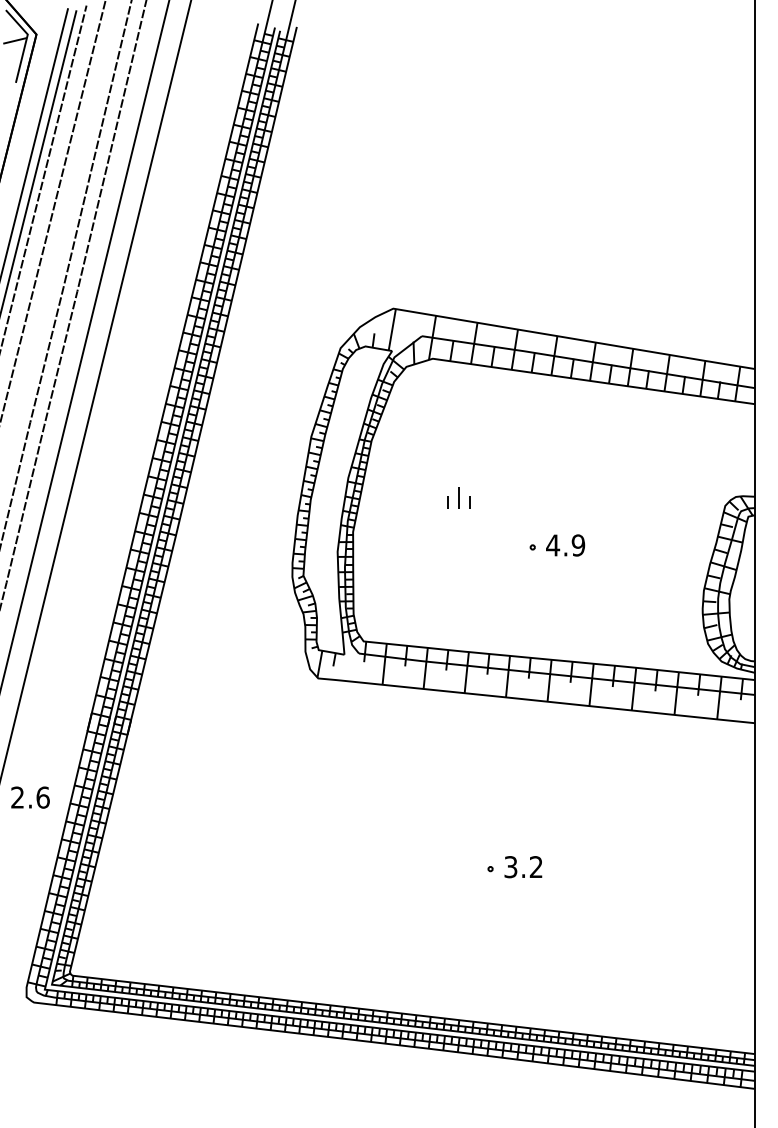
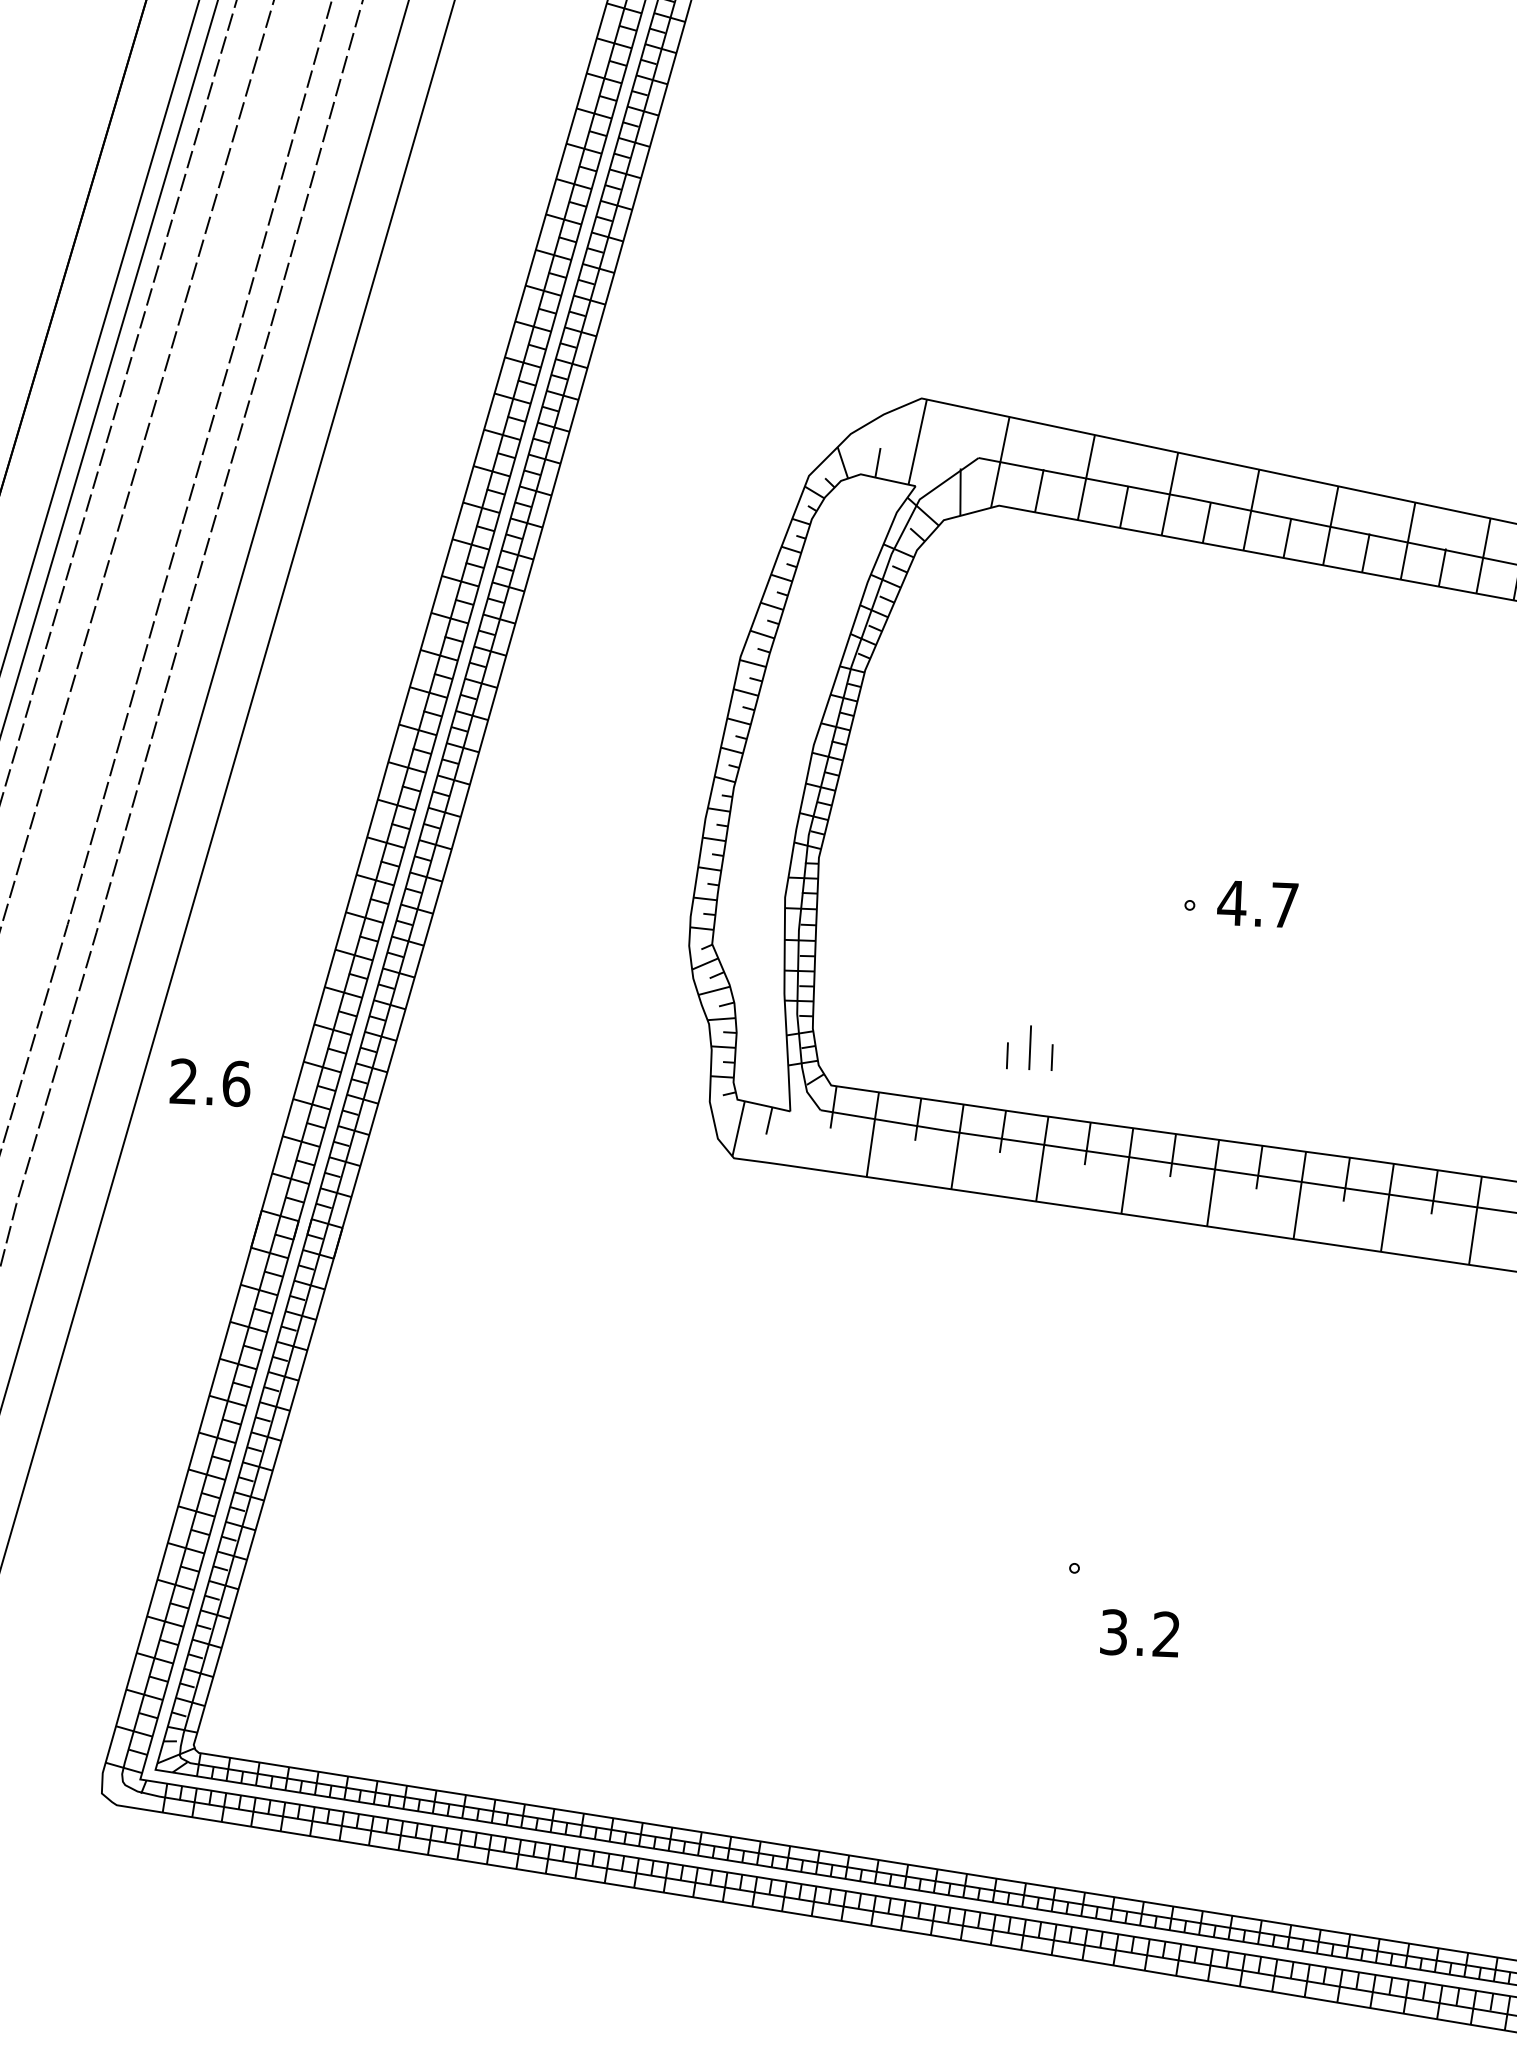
part: (458, 497) -> (1029, 1046), moved
text: (578, 545) -> (1284, 905), 4.9 -> 4.7
text: (30, 797) -> (210, 1082), moved
text: (523, 867) -> (1140, 1634), moved

